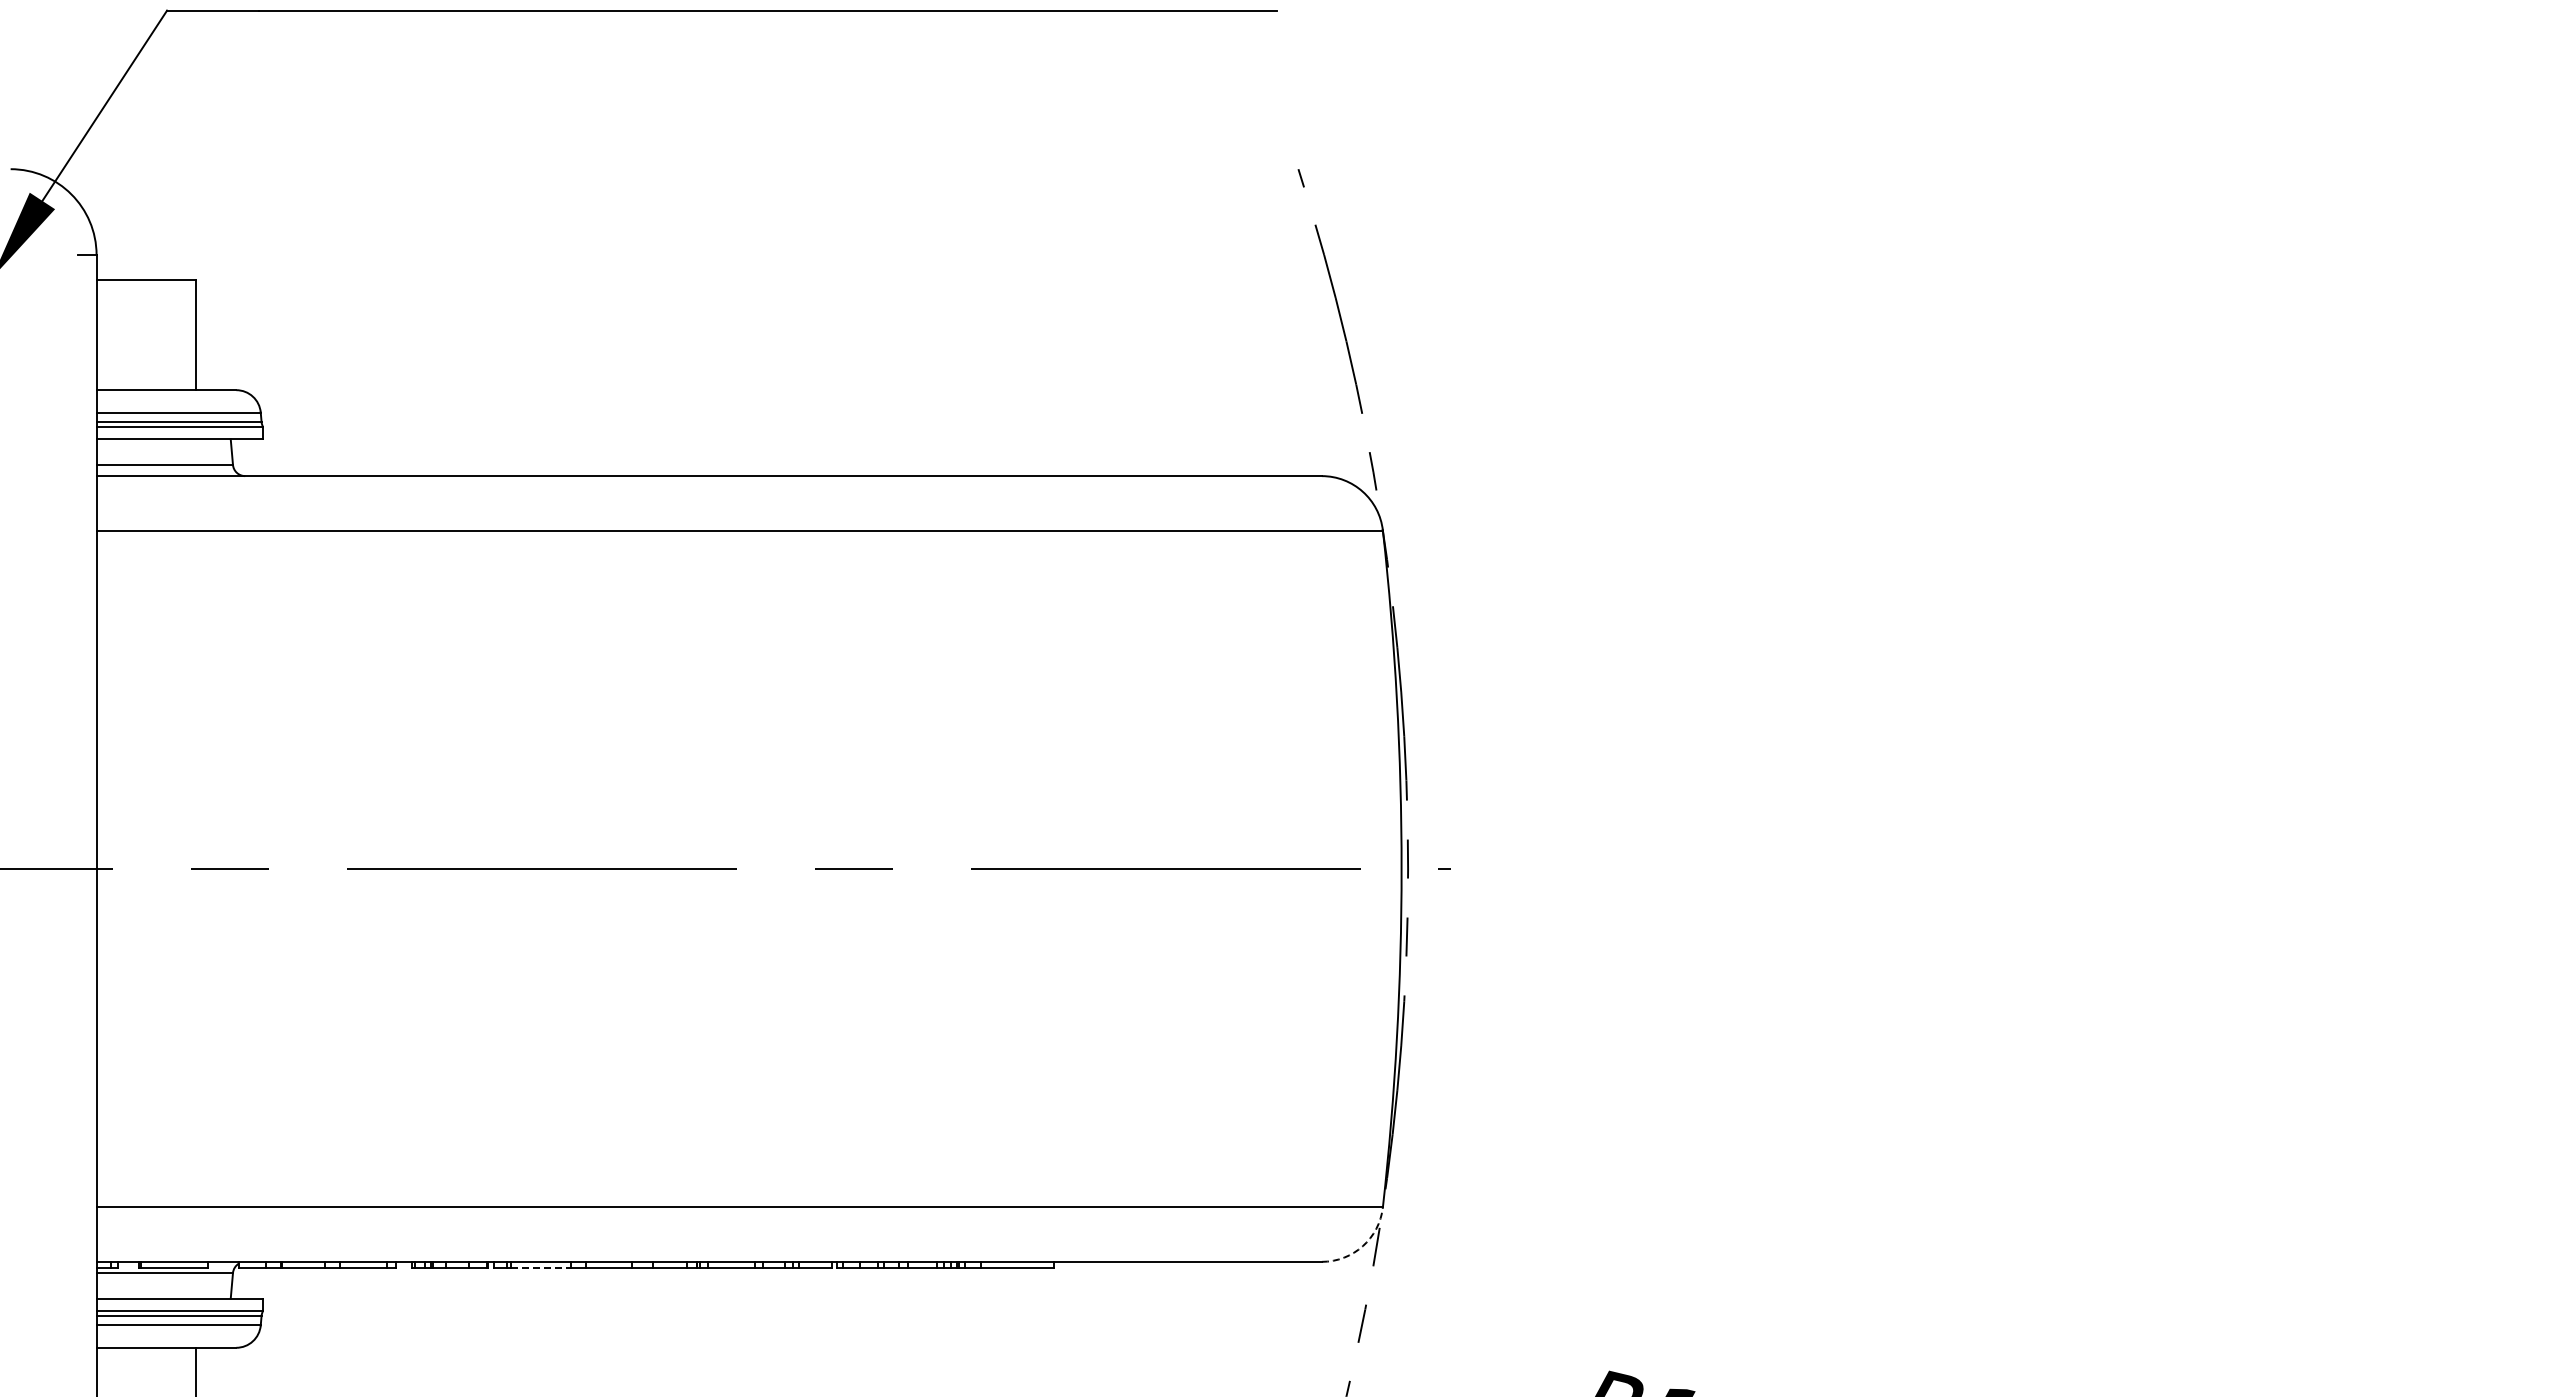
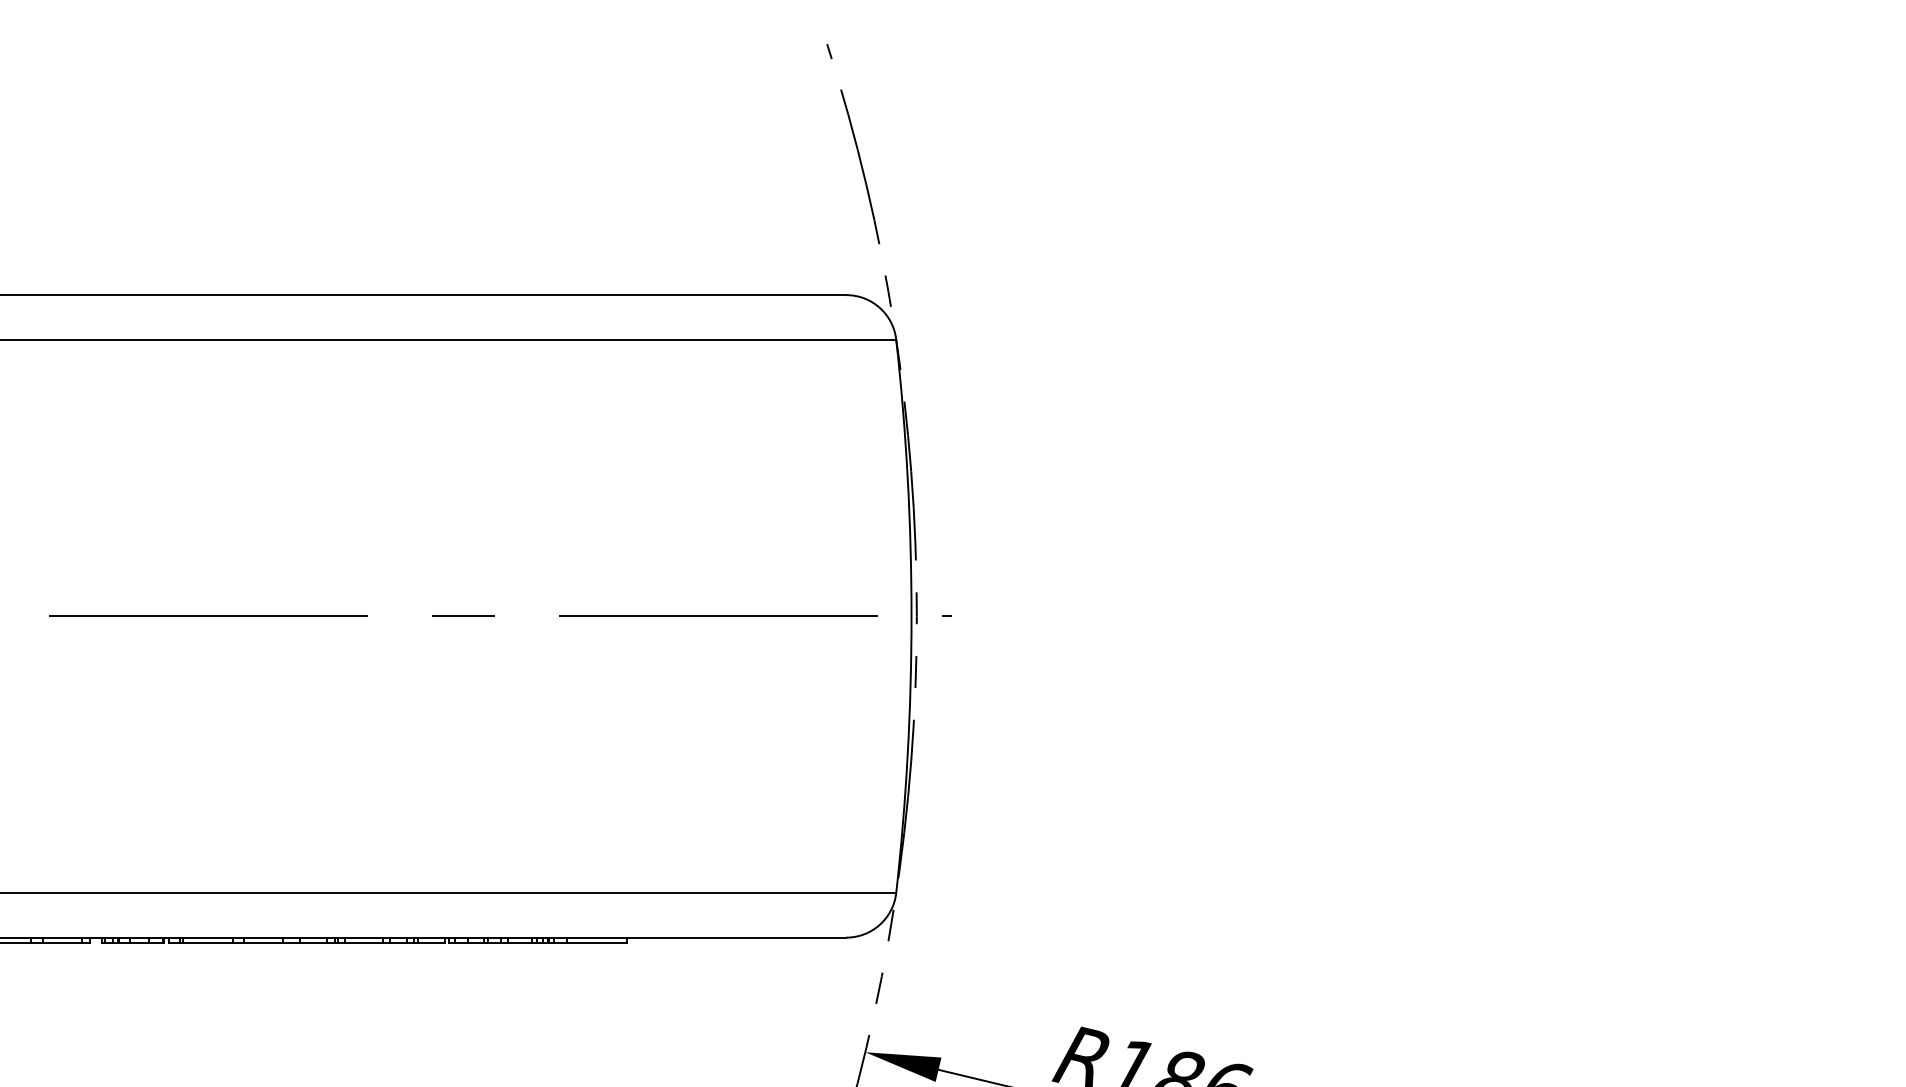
arc: (1362, 1246) -> (879, 925), dashed -> solid
line: (541, 1268) -> (208, 943), dashed -> solid

